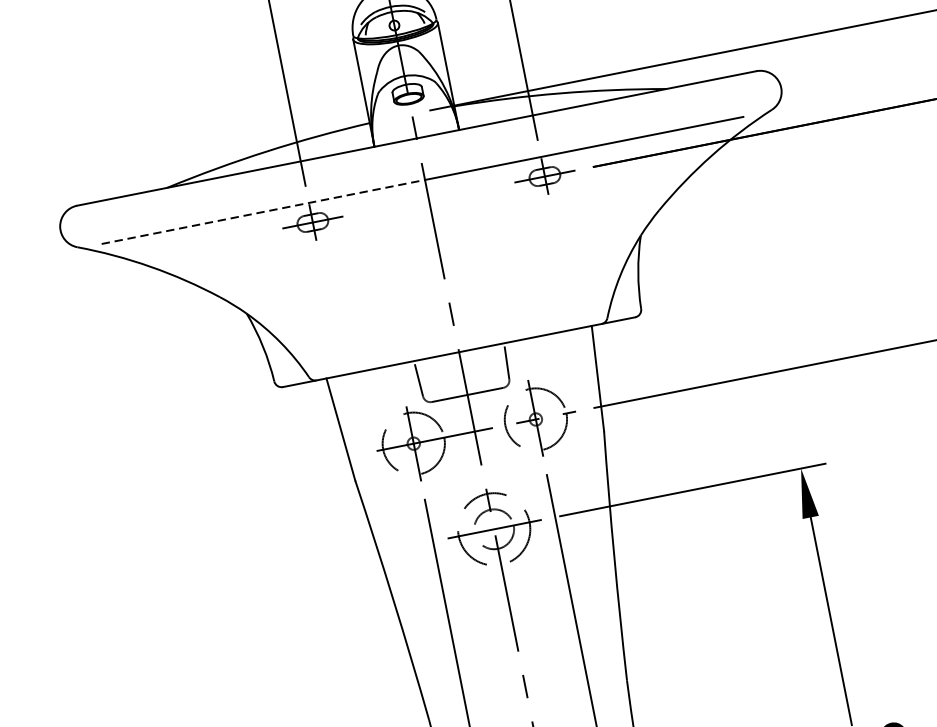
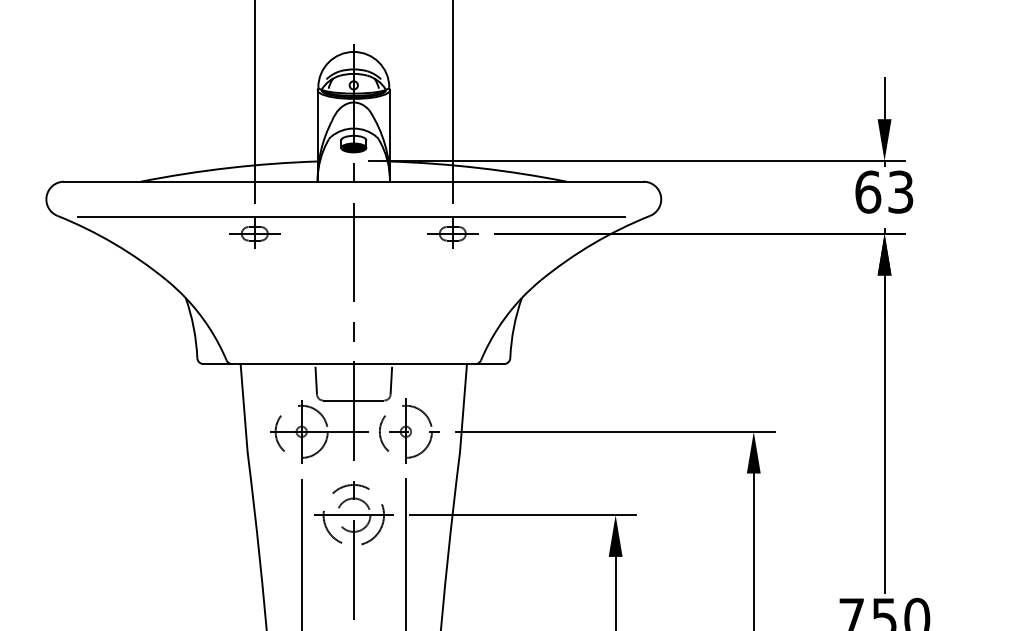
hatch: (408, 98) -> (353, 147), added
line: (263, 212) -> (215, 217), dashed -> solid

